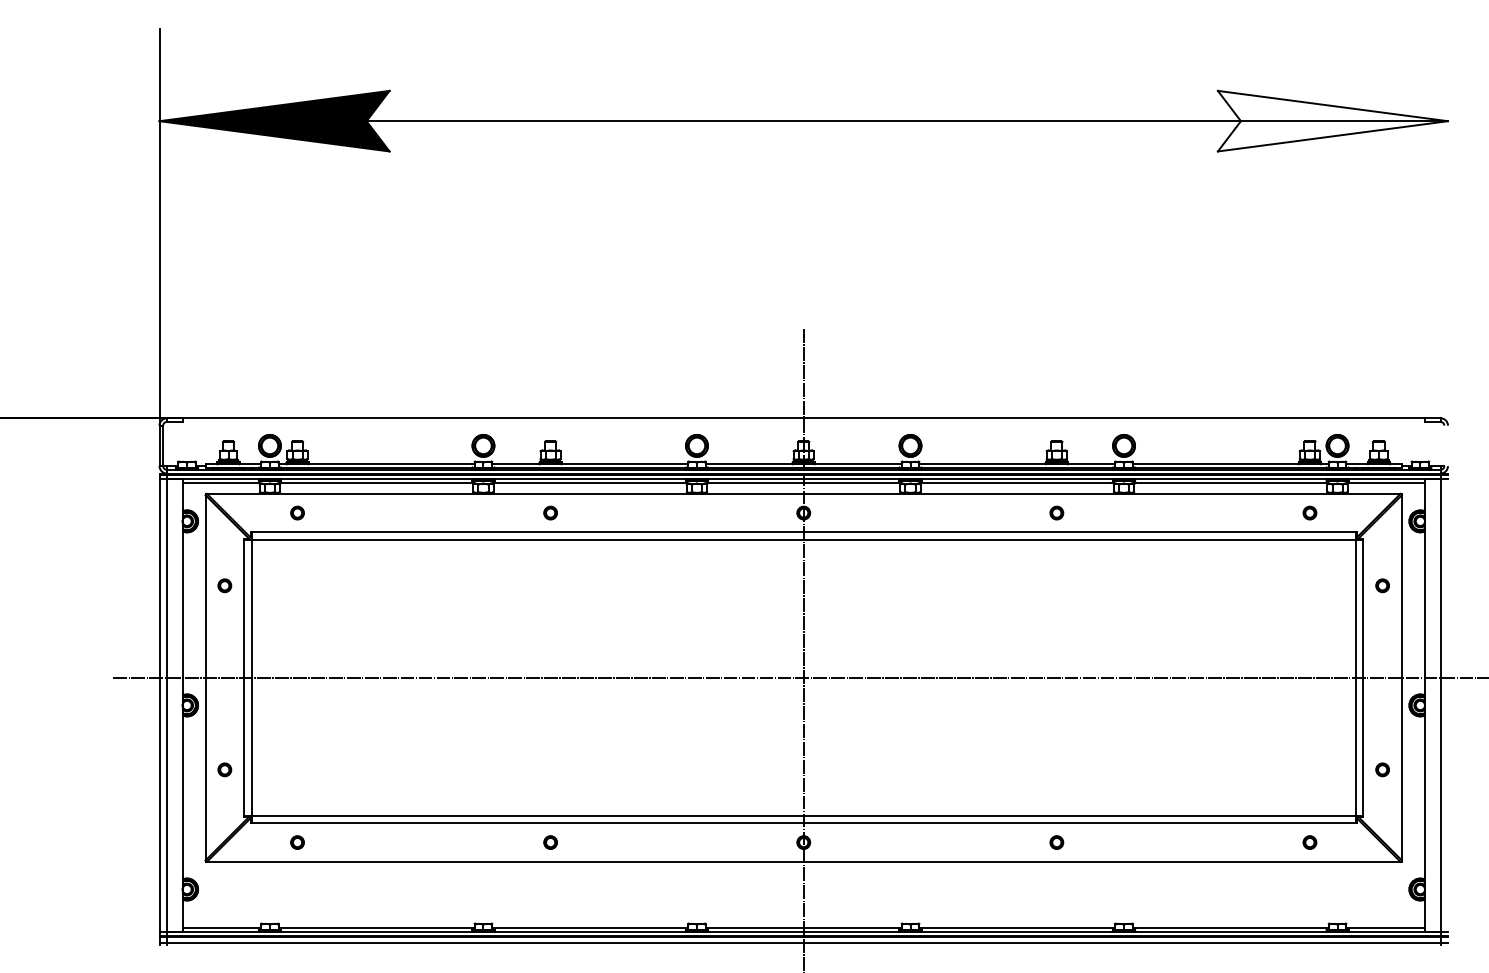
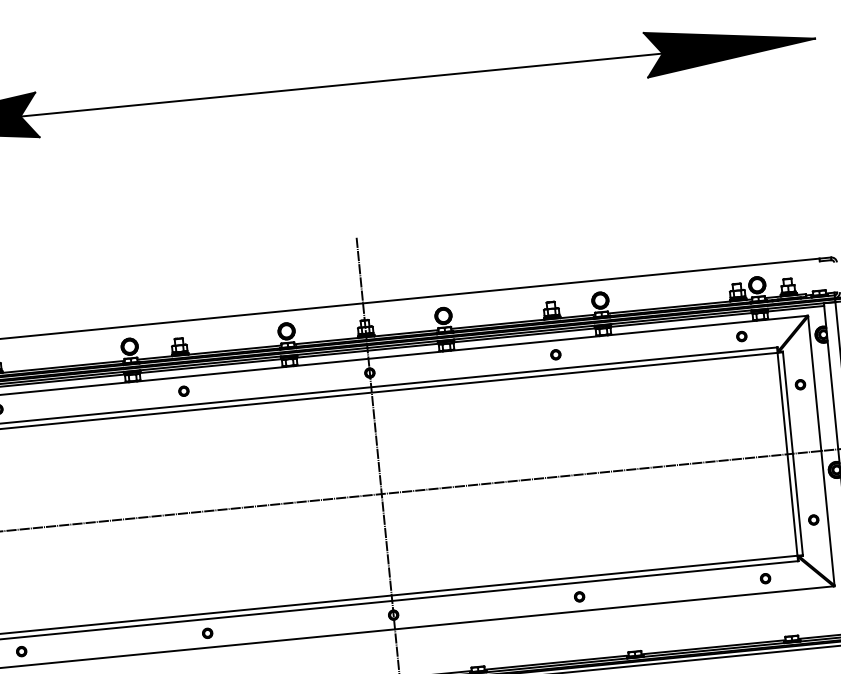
fill: (1332, 120) -> (730, 46), added

